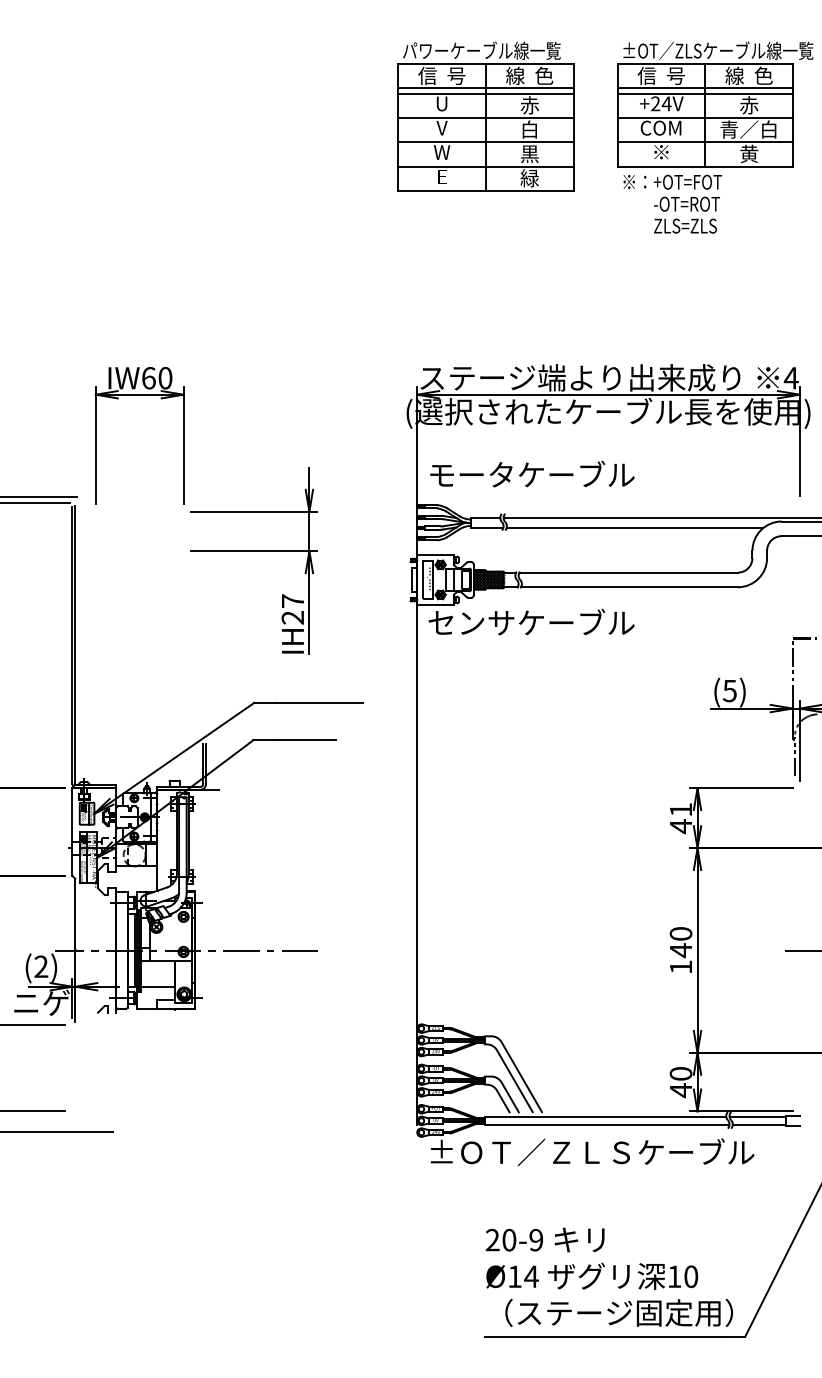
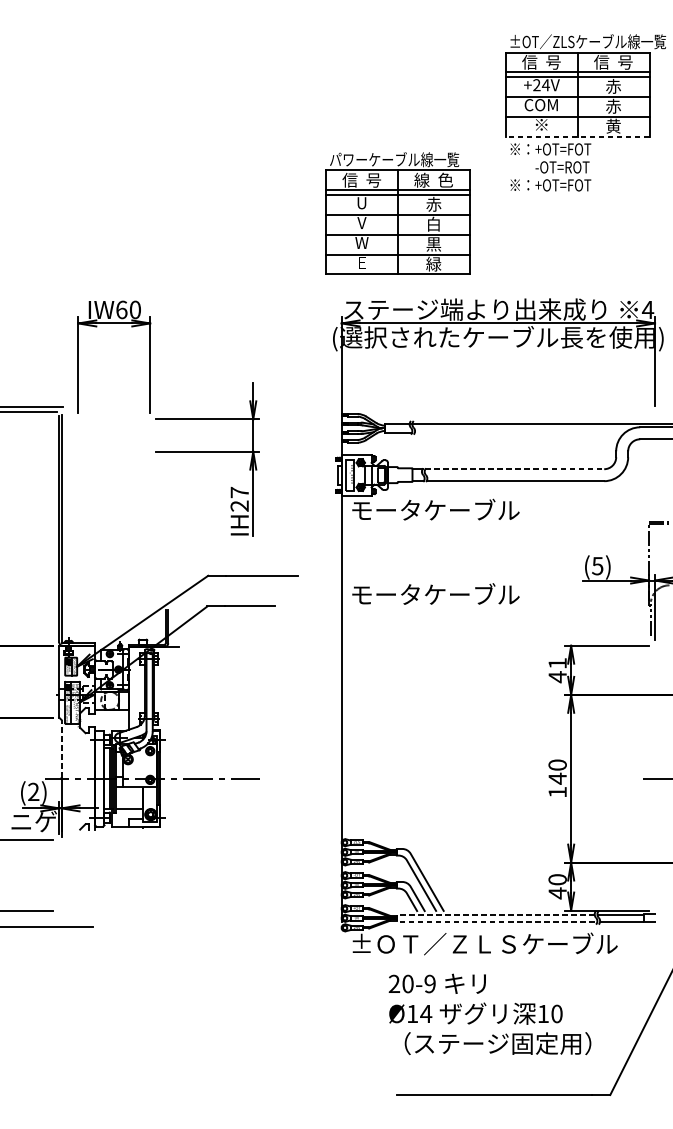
text: (748, 75) -> (612, 61), 線  色 -> 信  号
part: (485, 116) -> (397, 213), moved
text: (748, 129) -> (612, 106), 青／白 -> 赤
line: (705, 166) -> (577, 136), solid -> dashed
text: (672, 225) -> (550, 184), ZLS=ZLS -> ※：+OT=FOT
text: (532, 473) -> (436, 593), moved
line: (634, 527) -> (519, 432), removed
line: (629, 572) -> (515, 469), solid -> dashed
hatch: (488, 579) -> (399, 474), removed
text: (471, 622) -> (386, 510), センサケーブル -> モータケーブル
line: (75, 913) -> (61, 748), solid -> dashed
line: (484, 1122) -> (396, 919), solid -> dashed
text: (608, 1276) -> (489, 1013), moved

